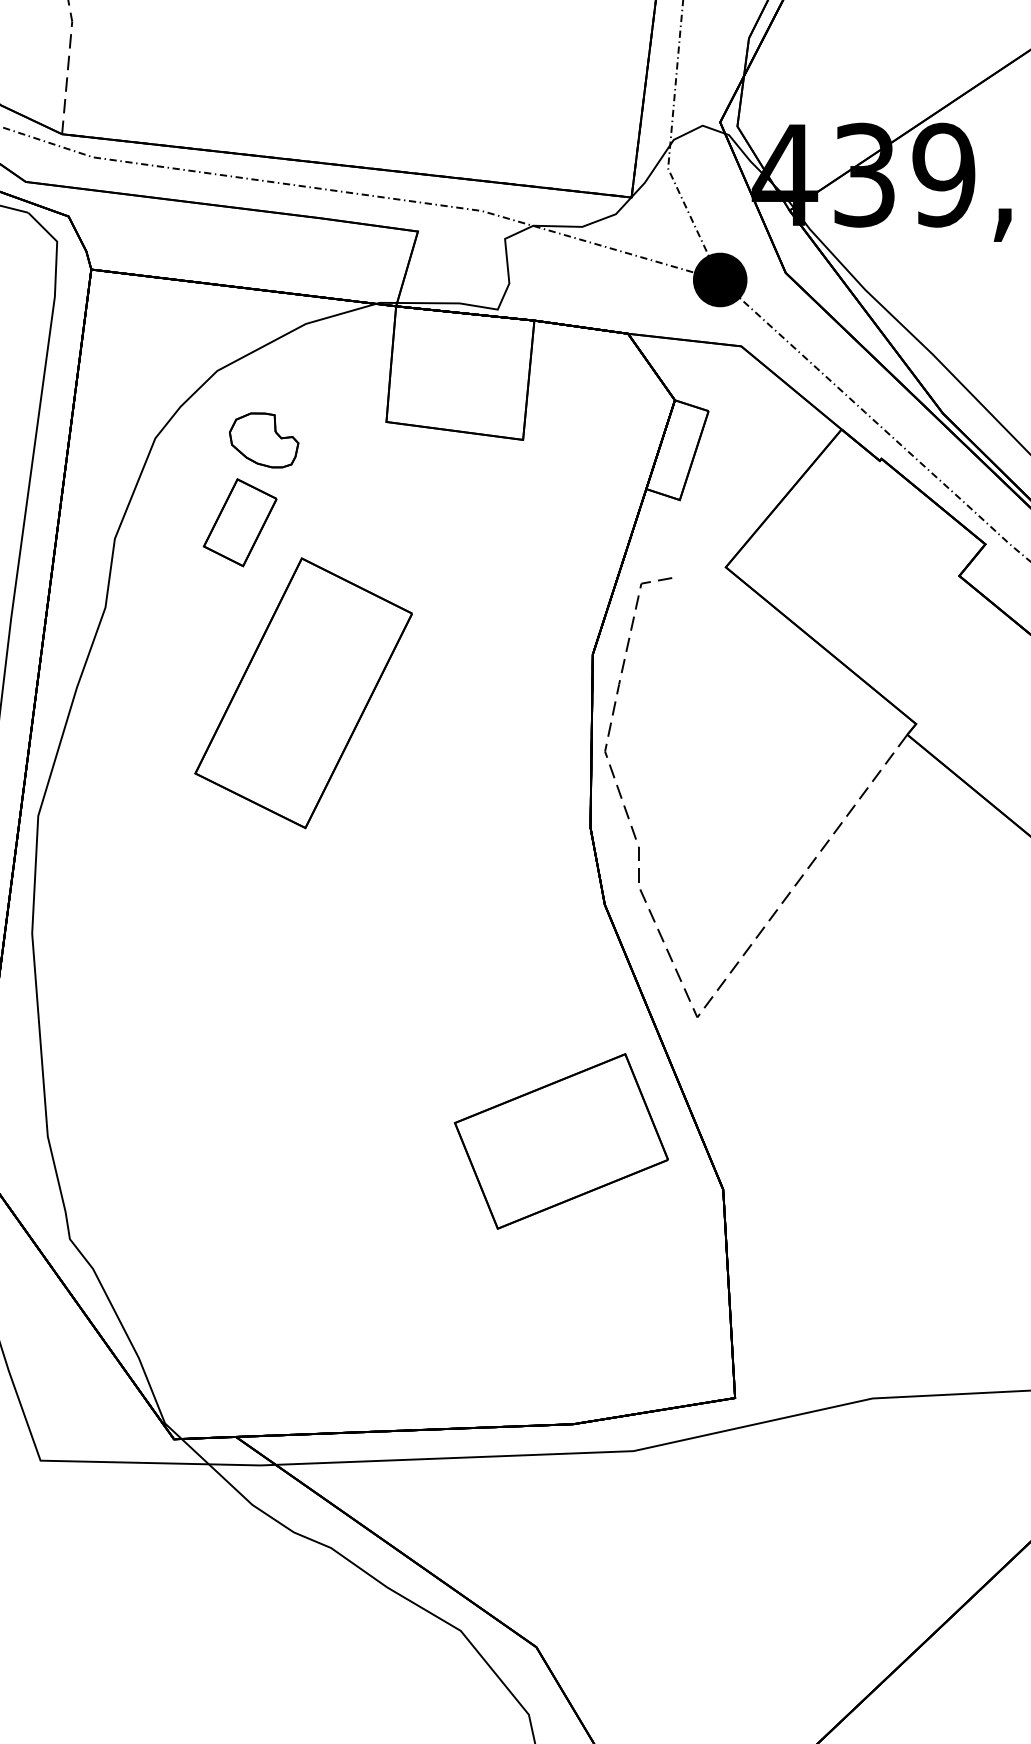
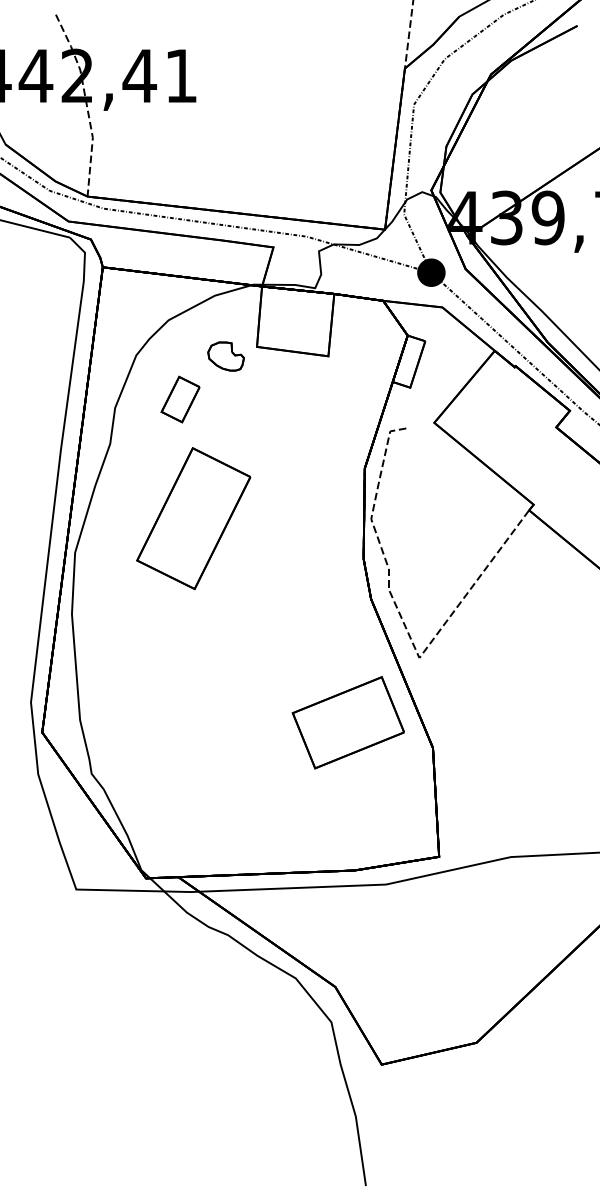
part: (262, 440) -> (225, 356), moved
part: (303, 692) -> (193, 518), moved

